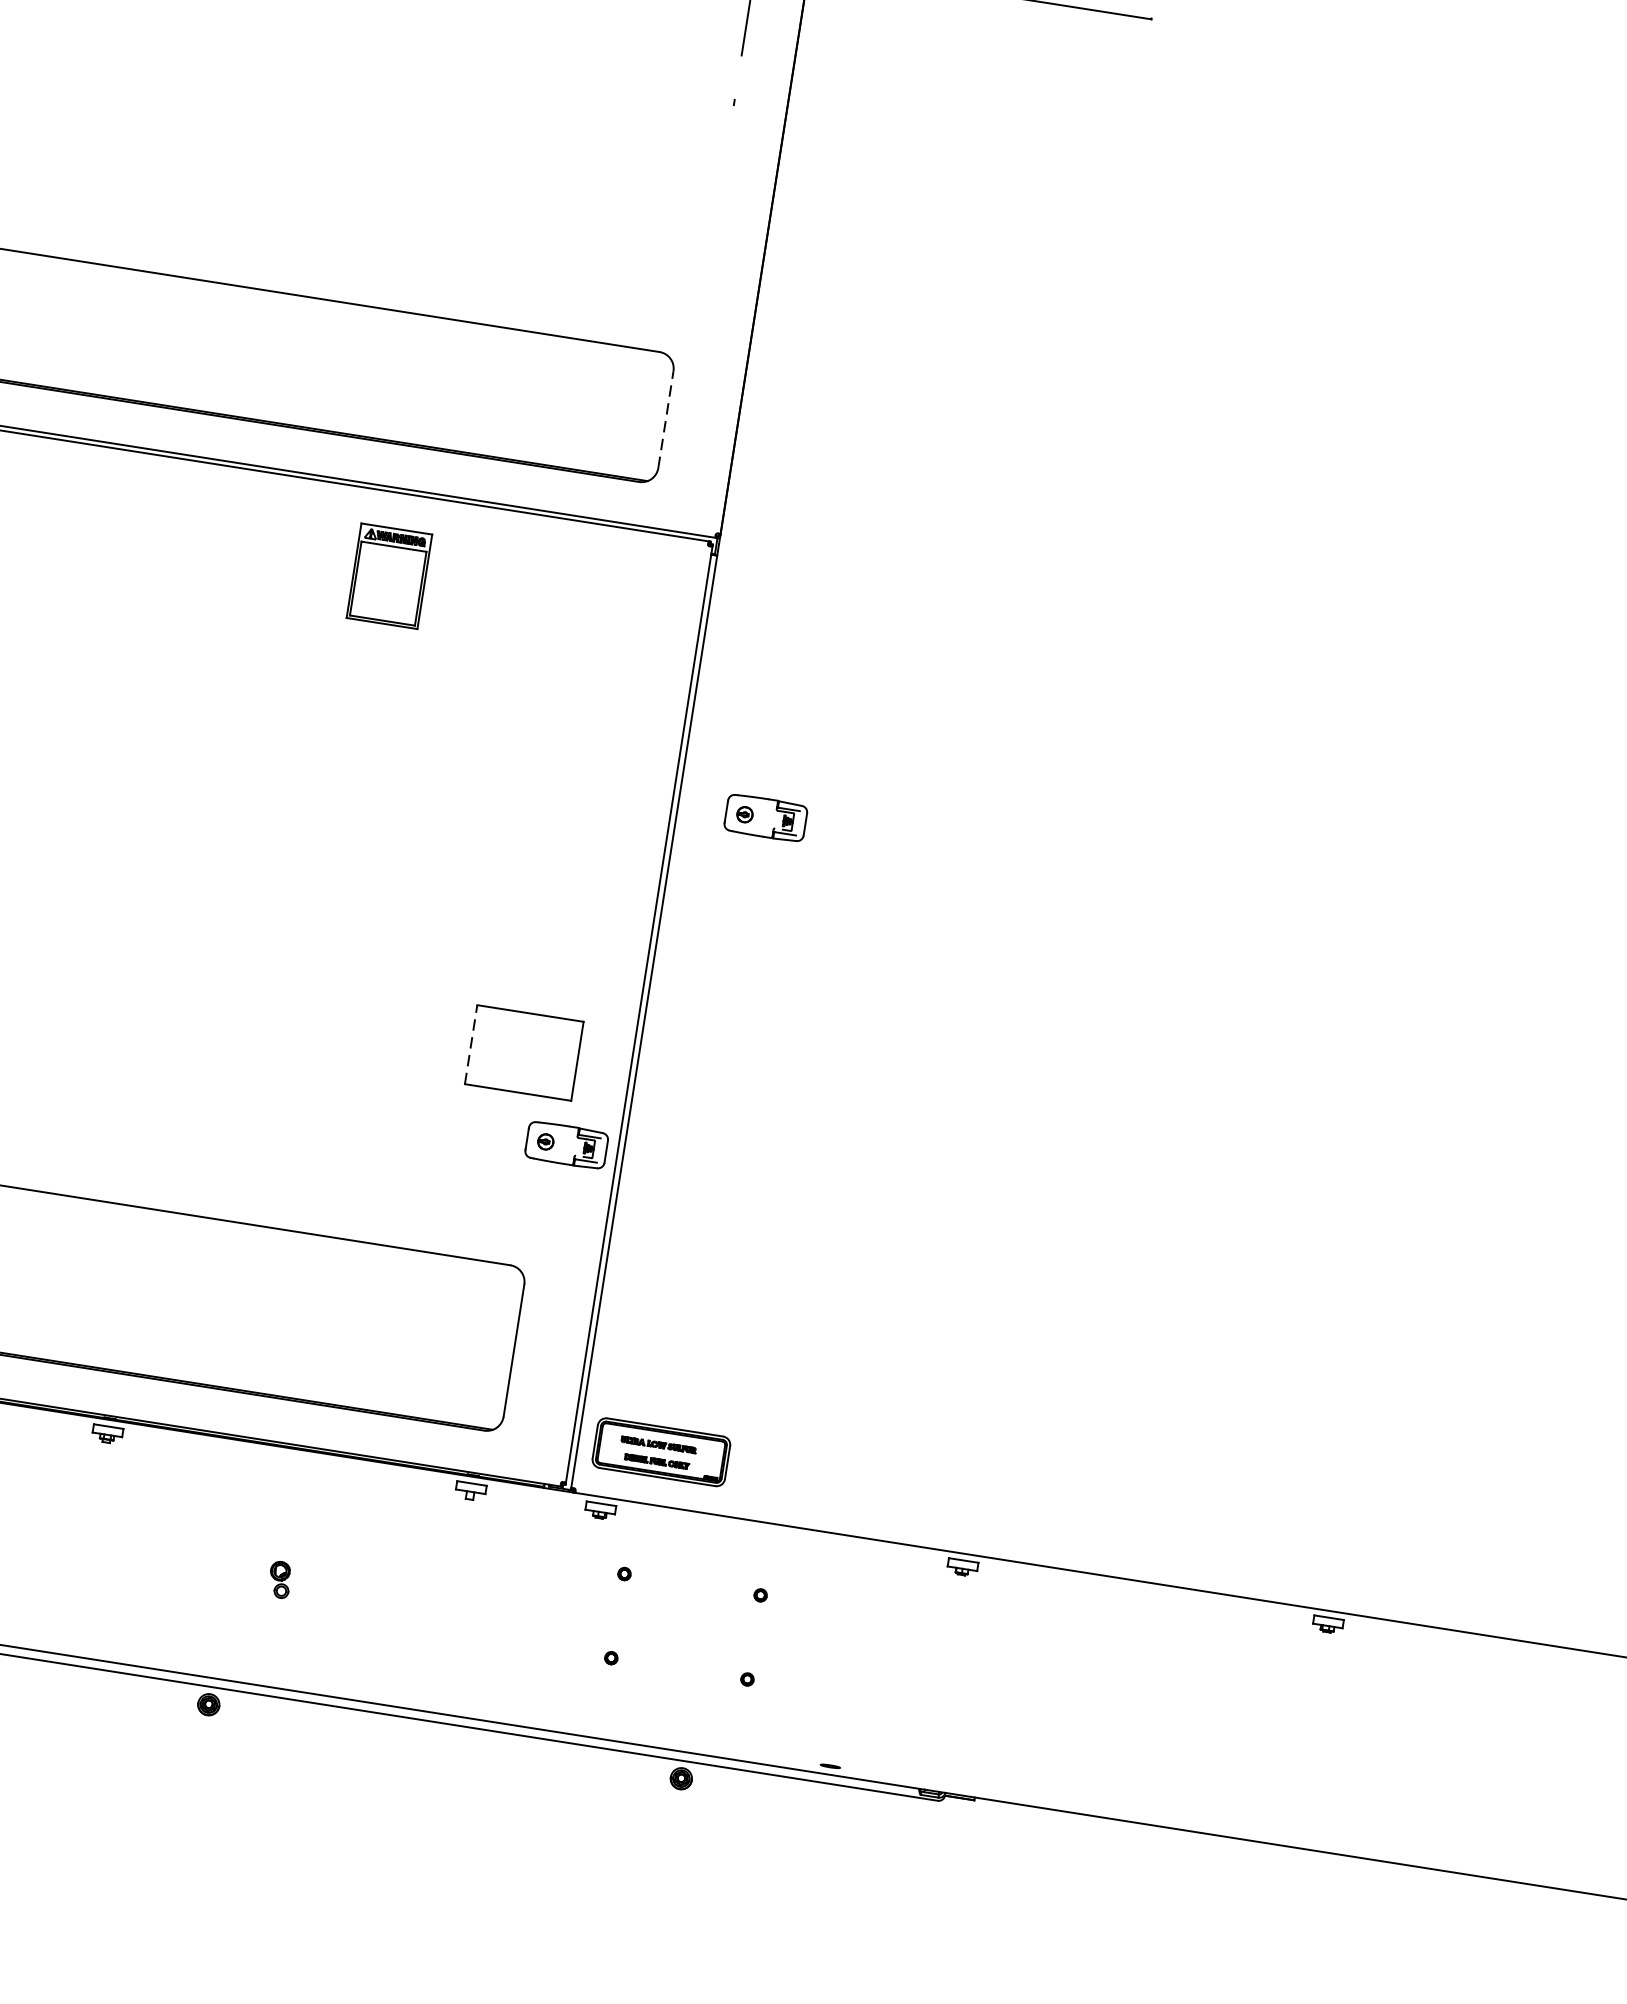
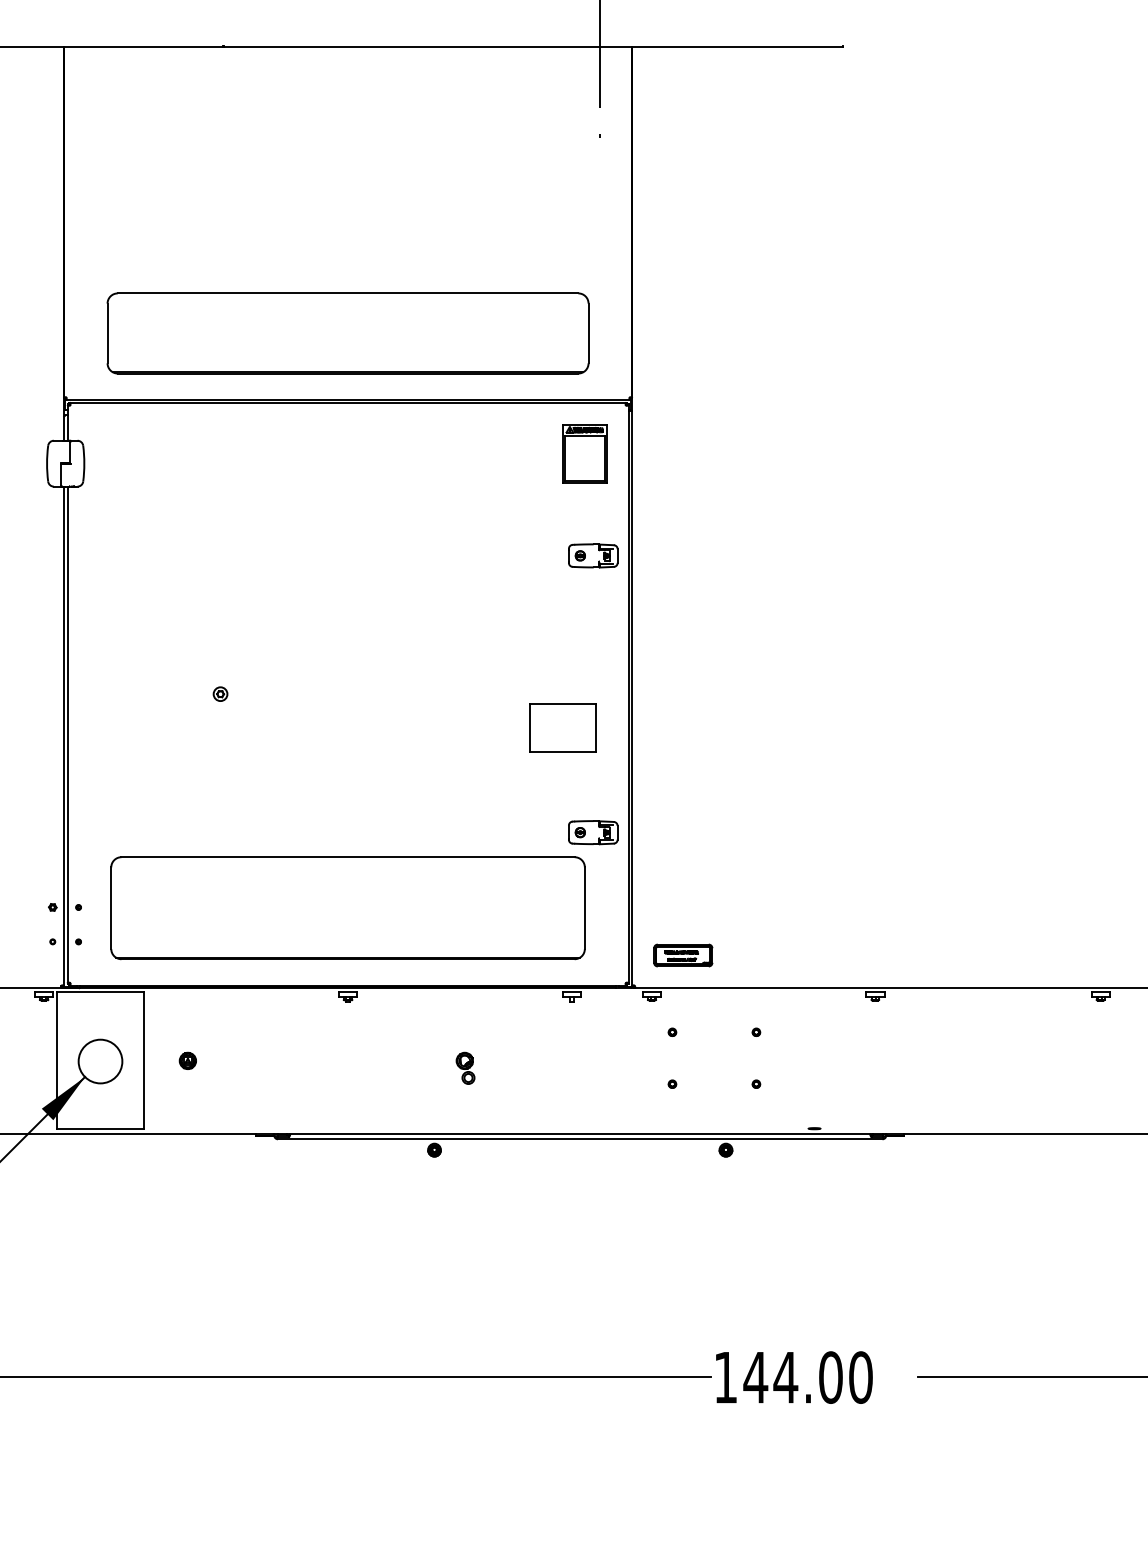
line: (665, 419) -> (588, 333), dashed -> solid
part: (388, 575) -> (584, 453), moved
part: (766, 817) -> (593, 555), moved
line: (471, 1043) -> (530, 727), dashed -> solid
part: (567, 1145) -> (593, 832), moved
part: (661, 1452) -> (683, 955), size x0.71
part: (280, 1578) -> (465, 1067), size x1.43

